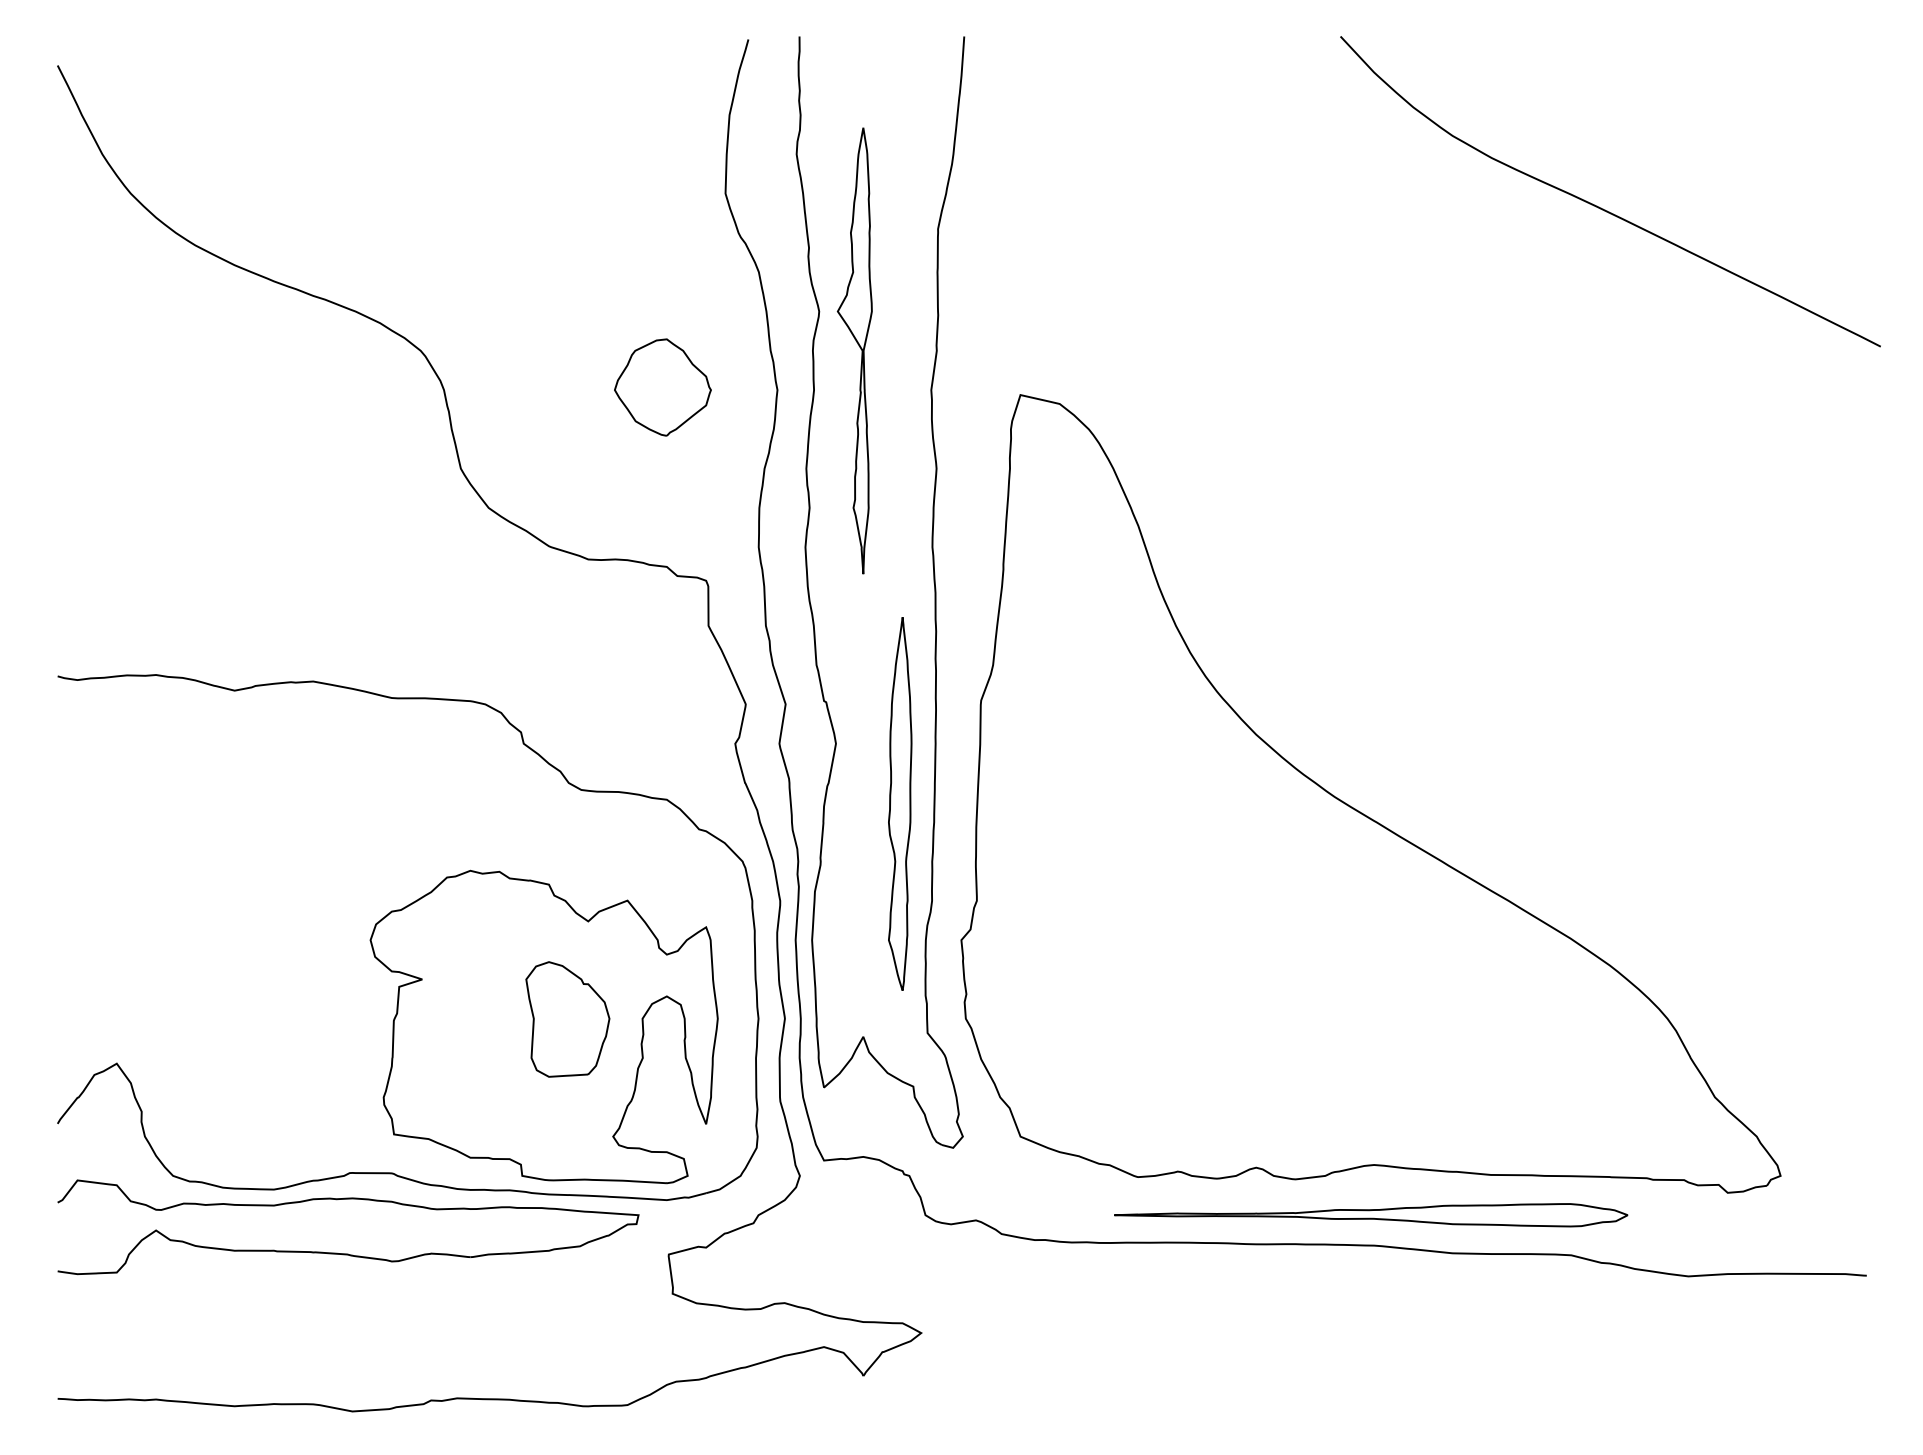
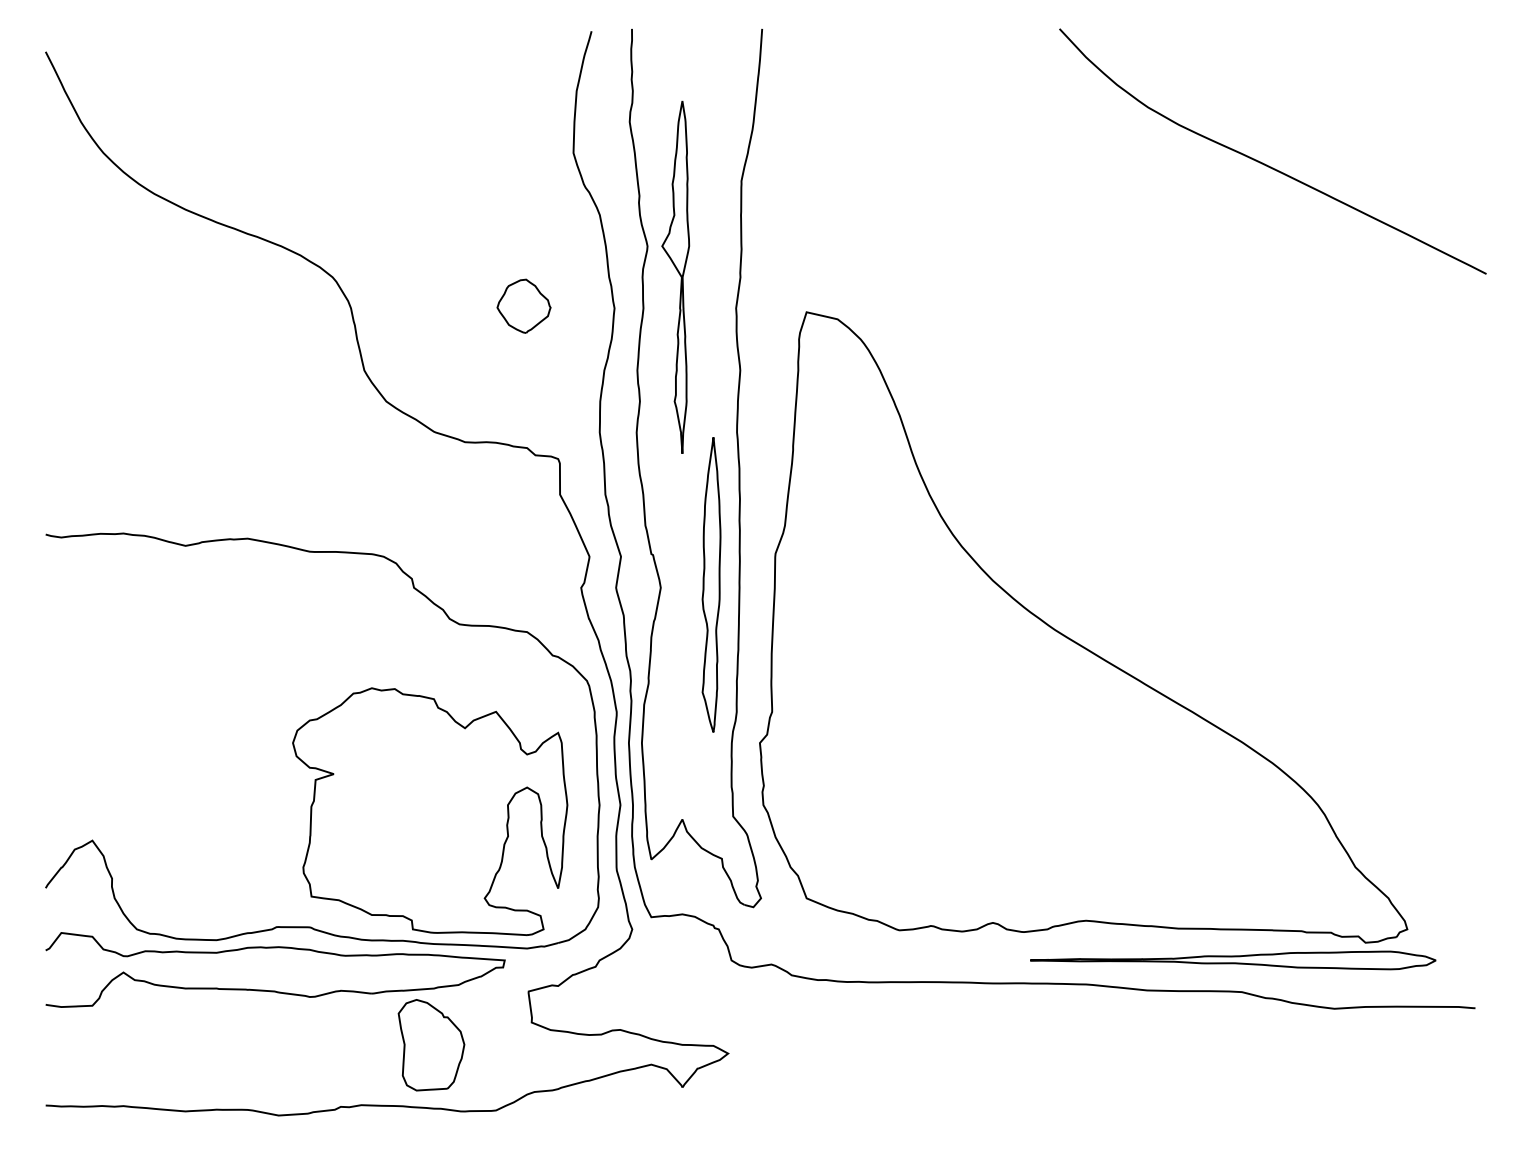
part: (662, 387) -> (523, 306), size x0.7
part: (900, 803) -> (711, 584), moved
part: (567, 1019) -> (431, 1045), moved
part: (1371, 1215) -> (1233, 960), moved

